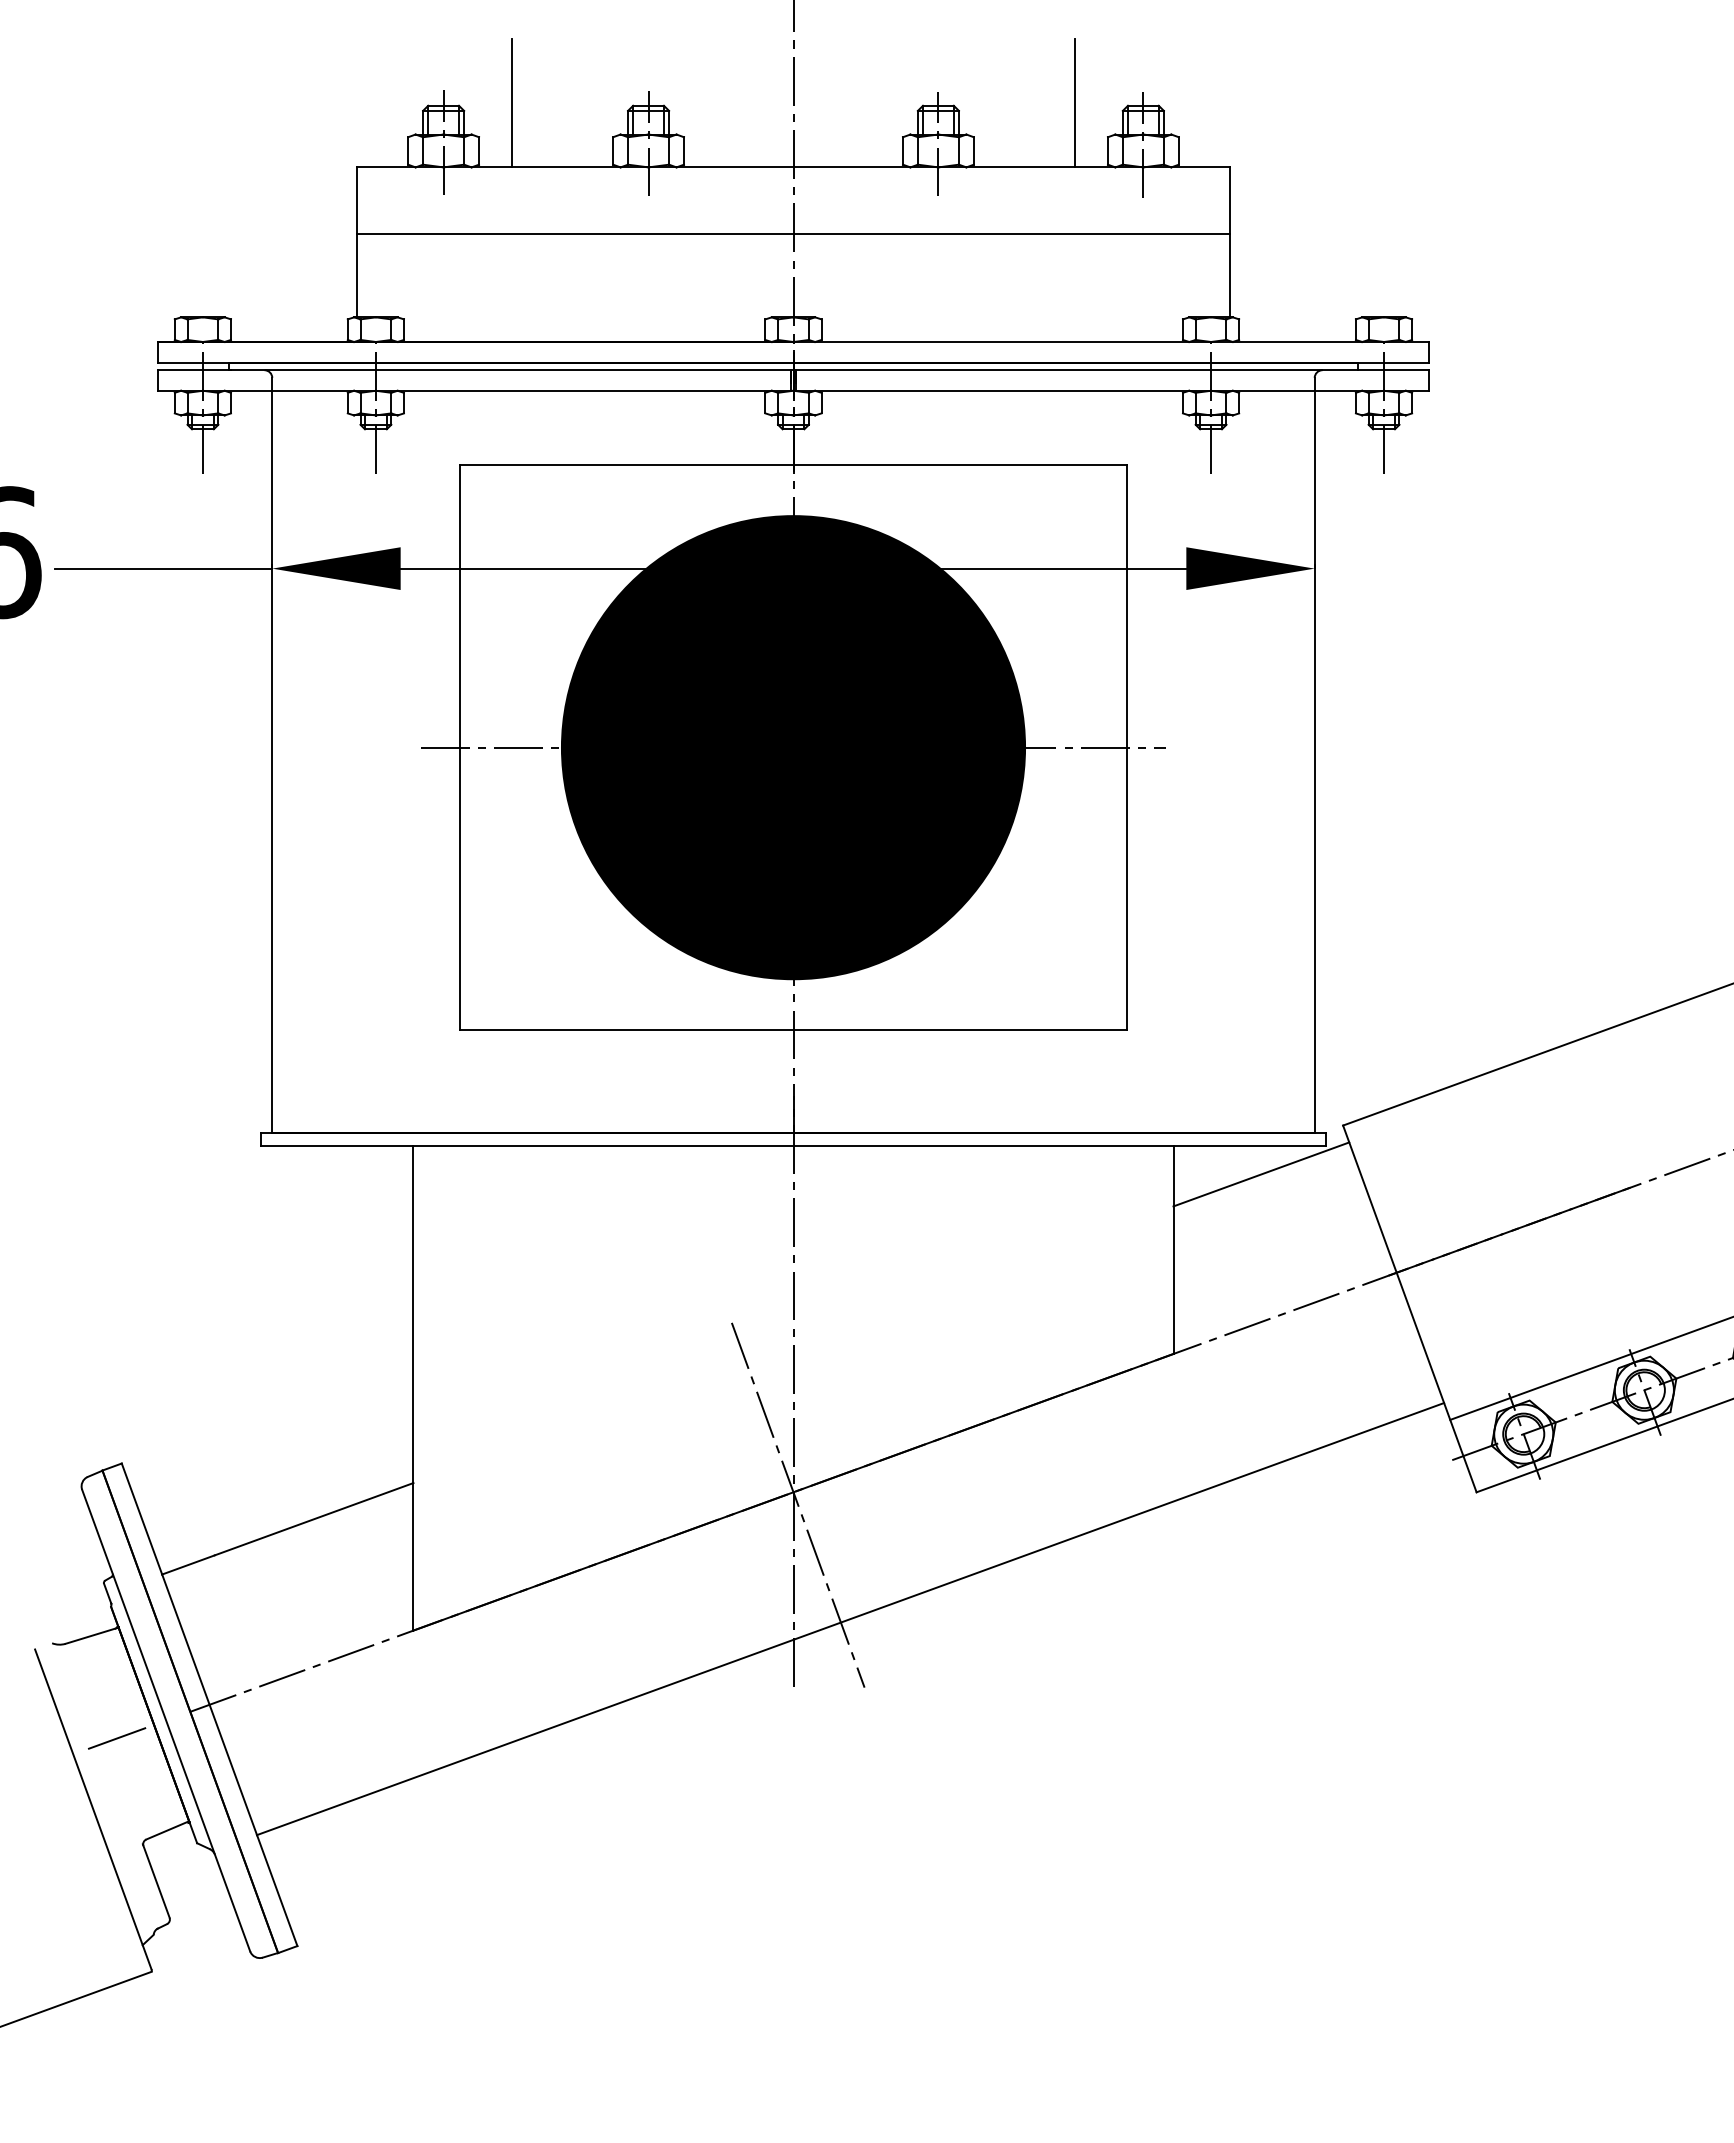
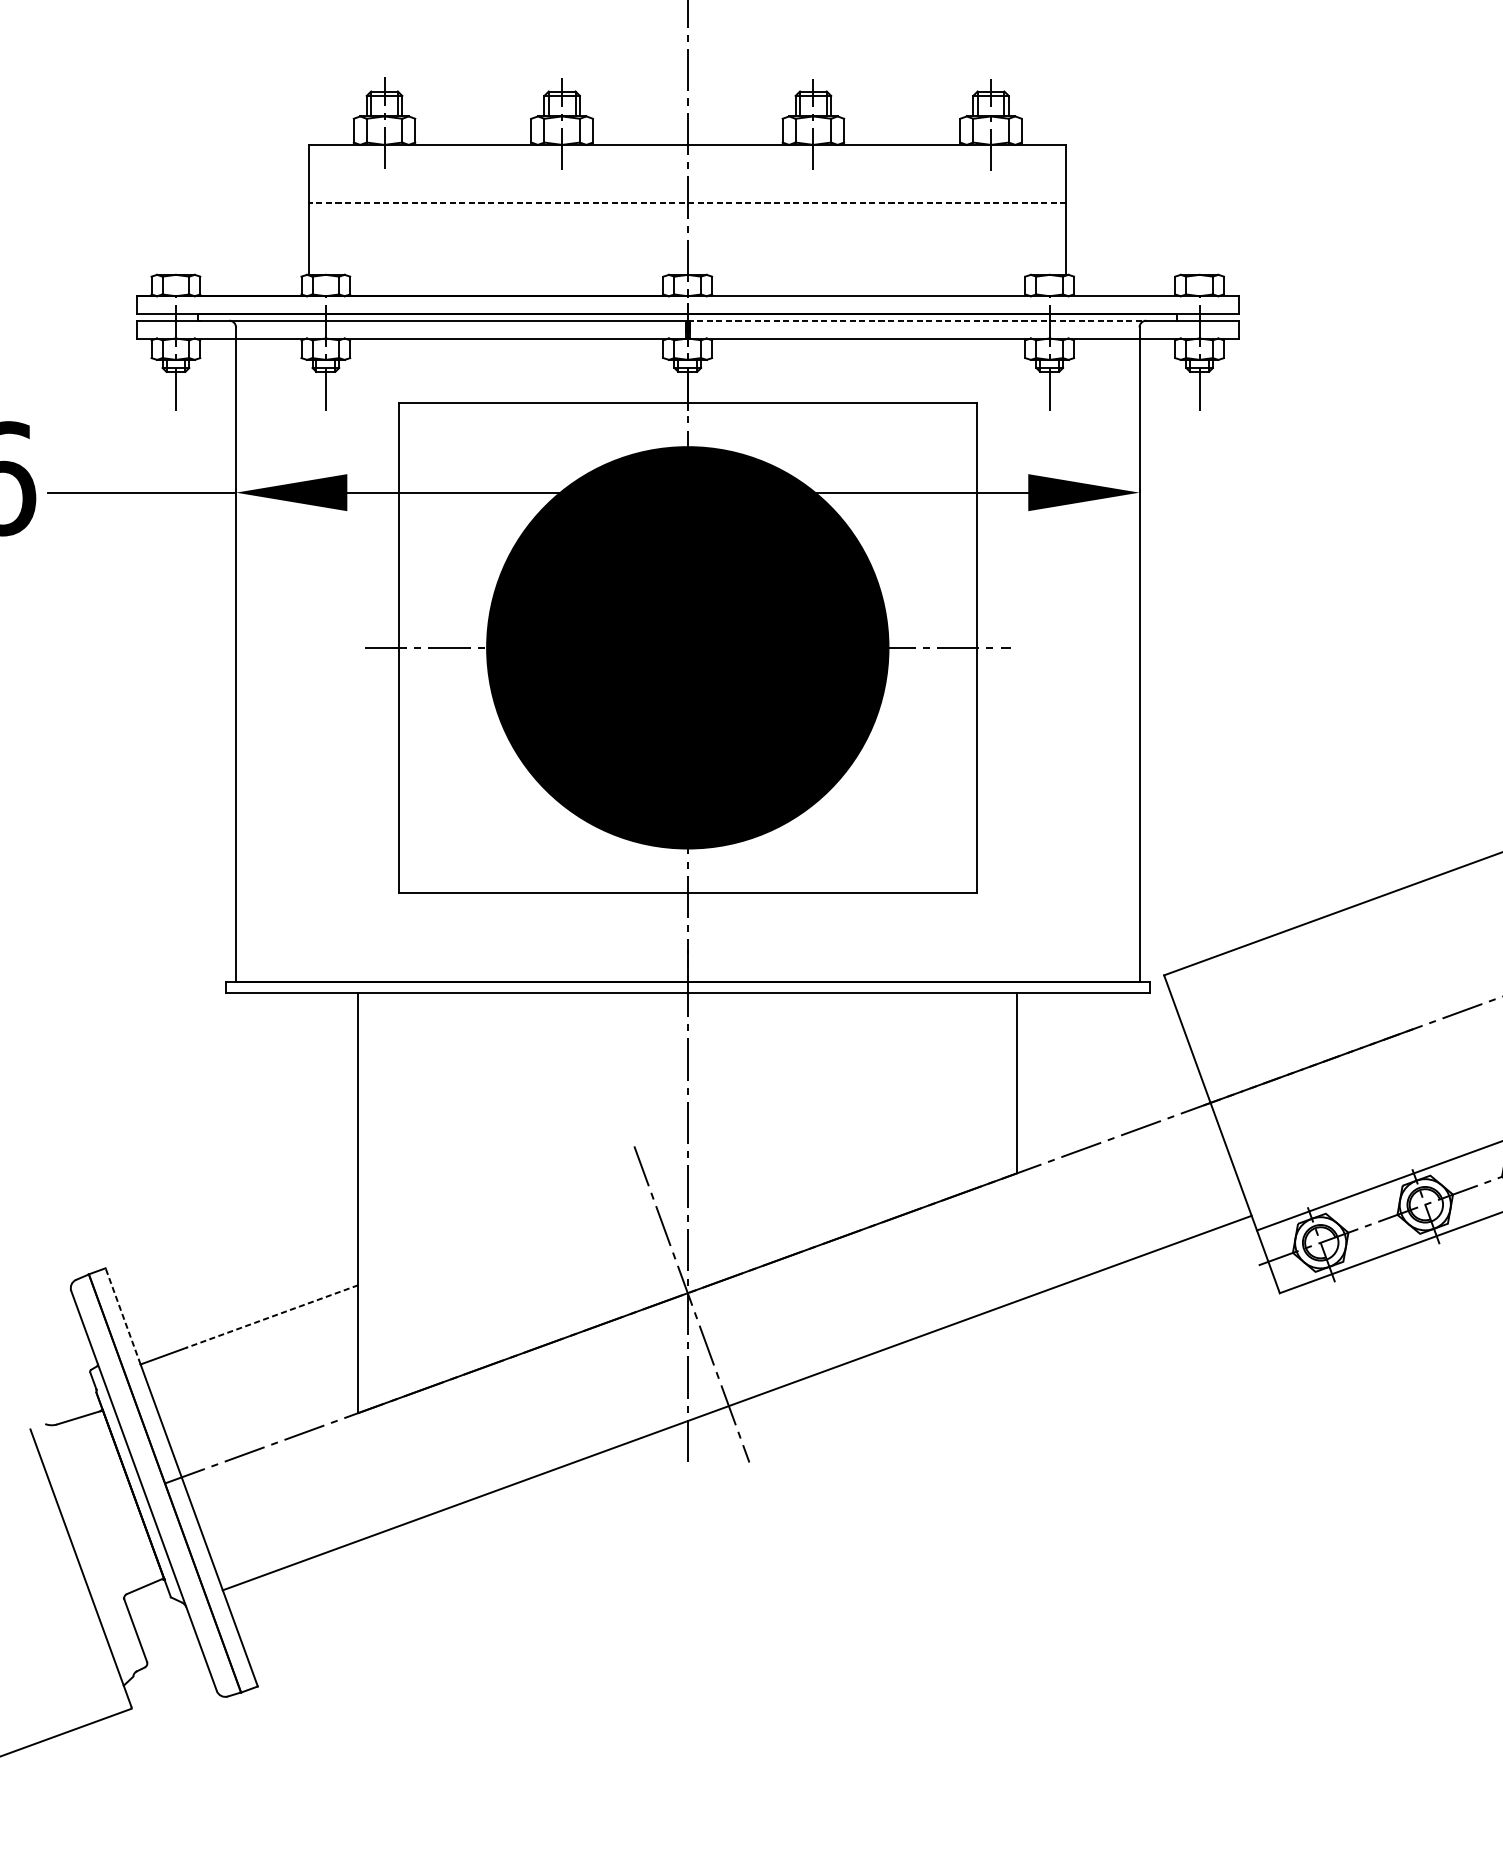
line: (512, 103) -> (444, 89), removed
line: (1074, 103) -> (931, 89), removed
line: (792, 234) -> (686, 203), solid -> dashed
line: (1058, 370) -> (917, 320), solid -> dashed
line: (1261, 1174) -> (1093, 1017), removed
line: (141, 1518) -> (122, 1315), solid -> dashed
line: (314, 1519) -> (272, 1316), solid -> dashed
line: (116, 1738) -> (101, 1506), removed

